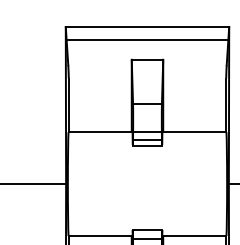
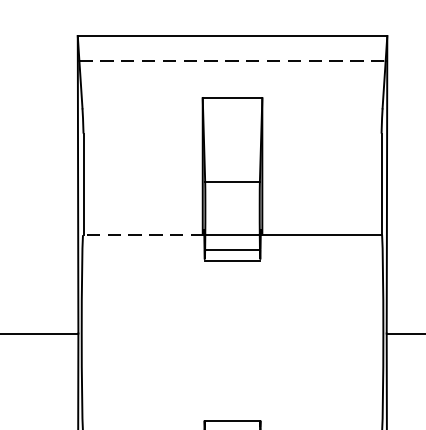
line: (147, 40) -> (232, 61), solid -> dashed
line: (100, 132) -> (143, 235), solid -> dashed

